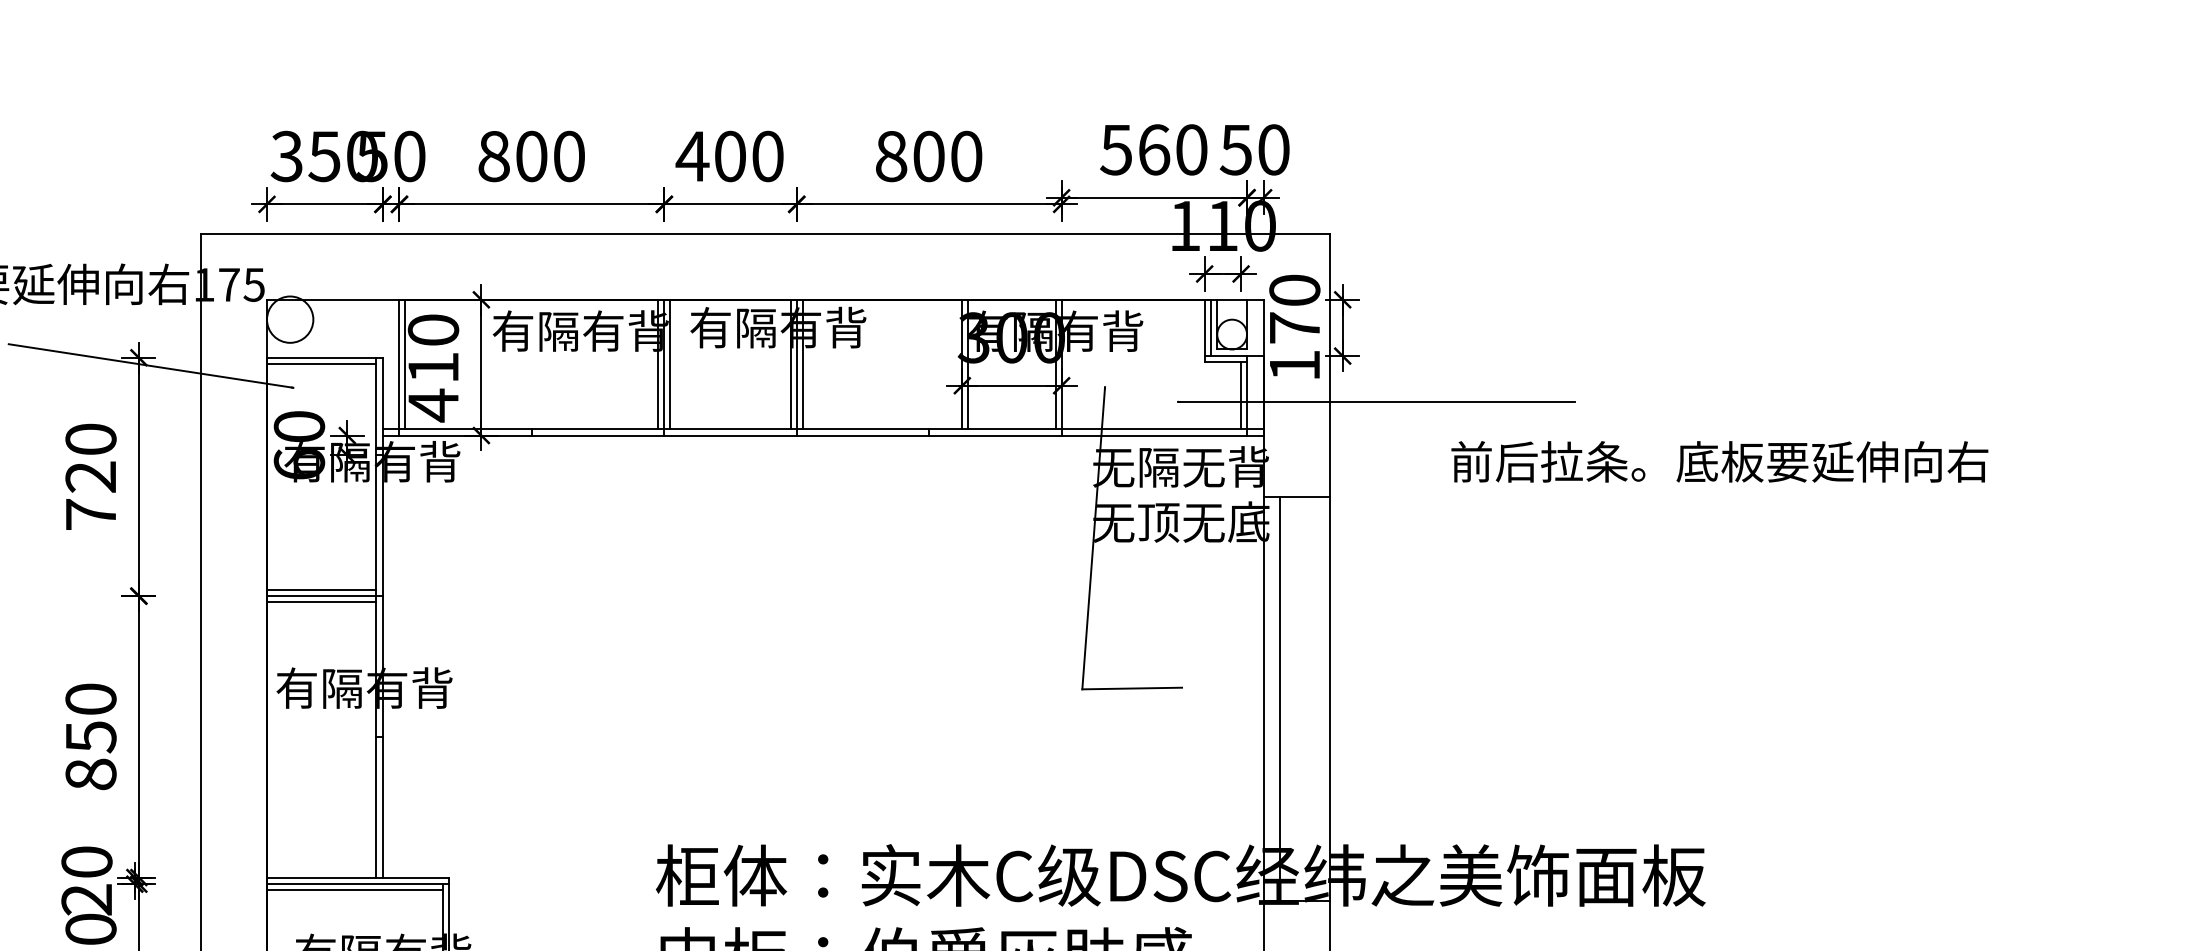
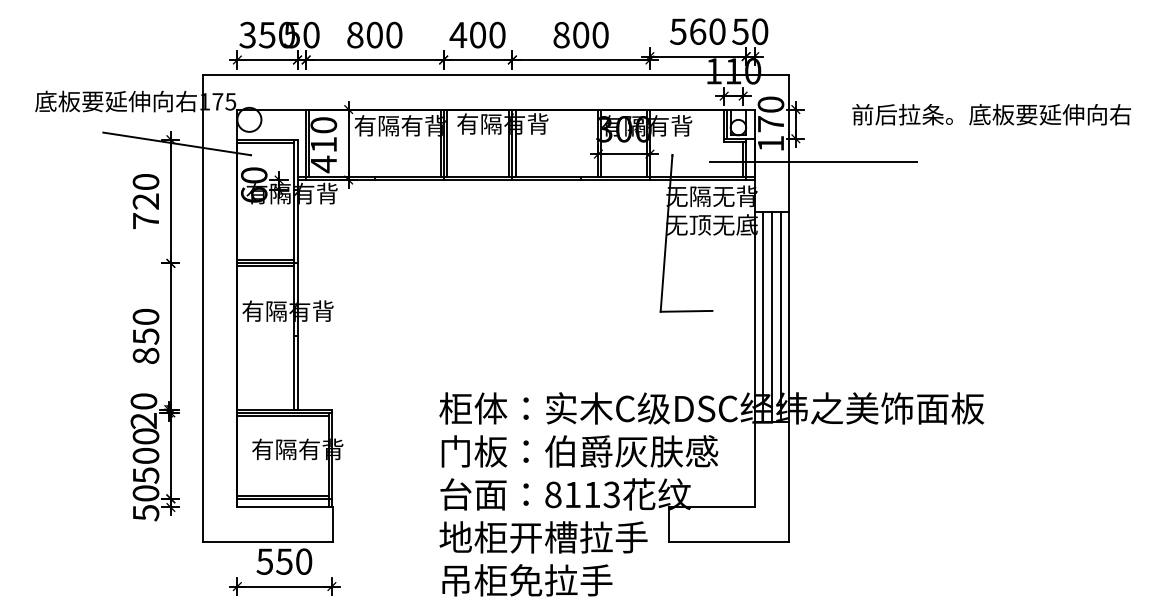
text: (1719, 461) -> (991, 114), moved
line: (1295, 698) -> (771, 316), added
line: (1313, 698) -> (780, 316), added

